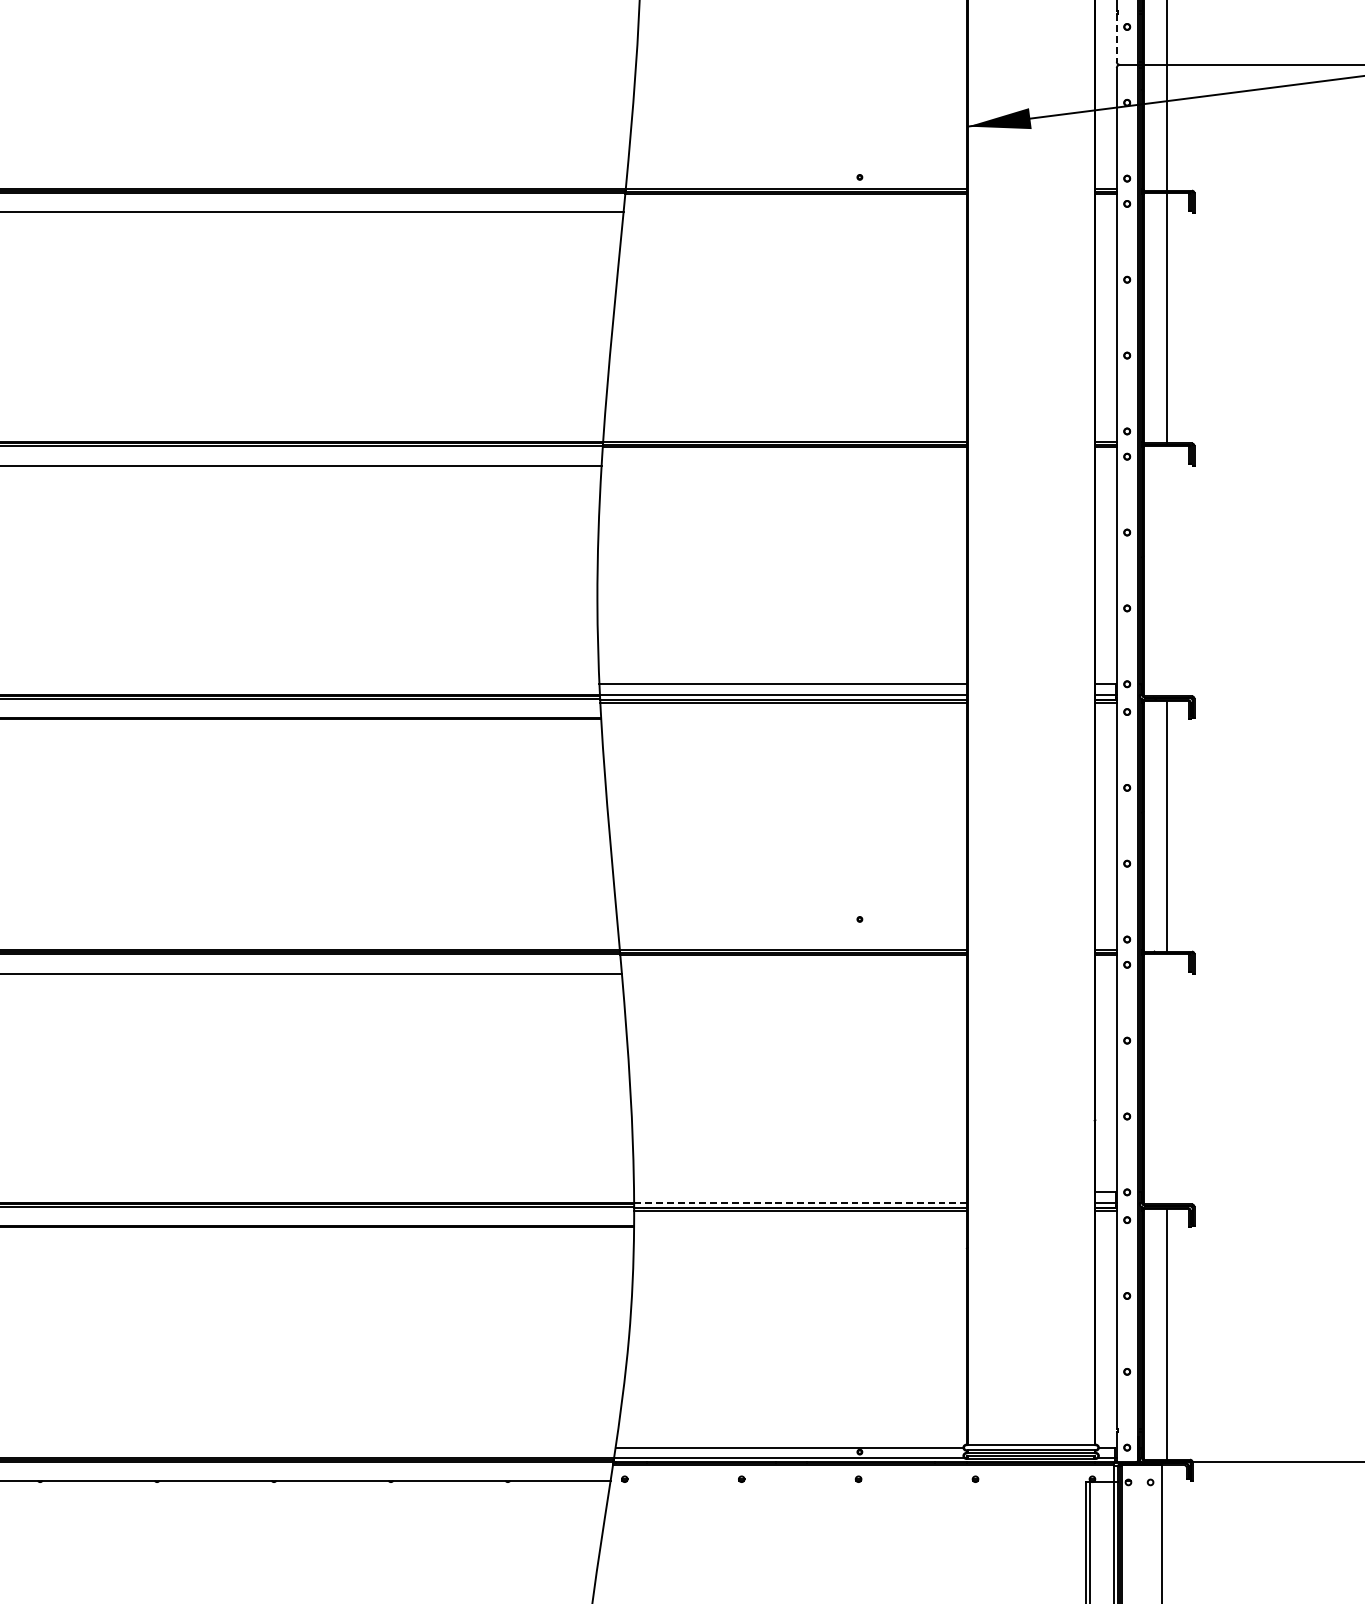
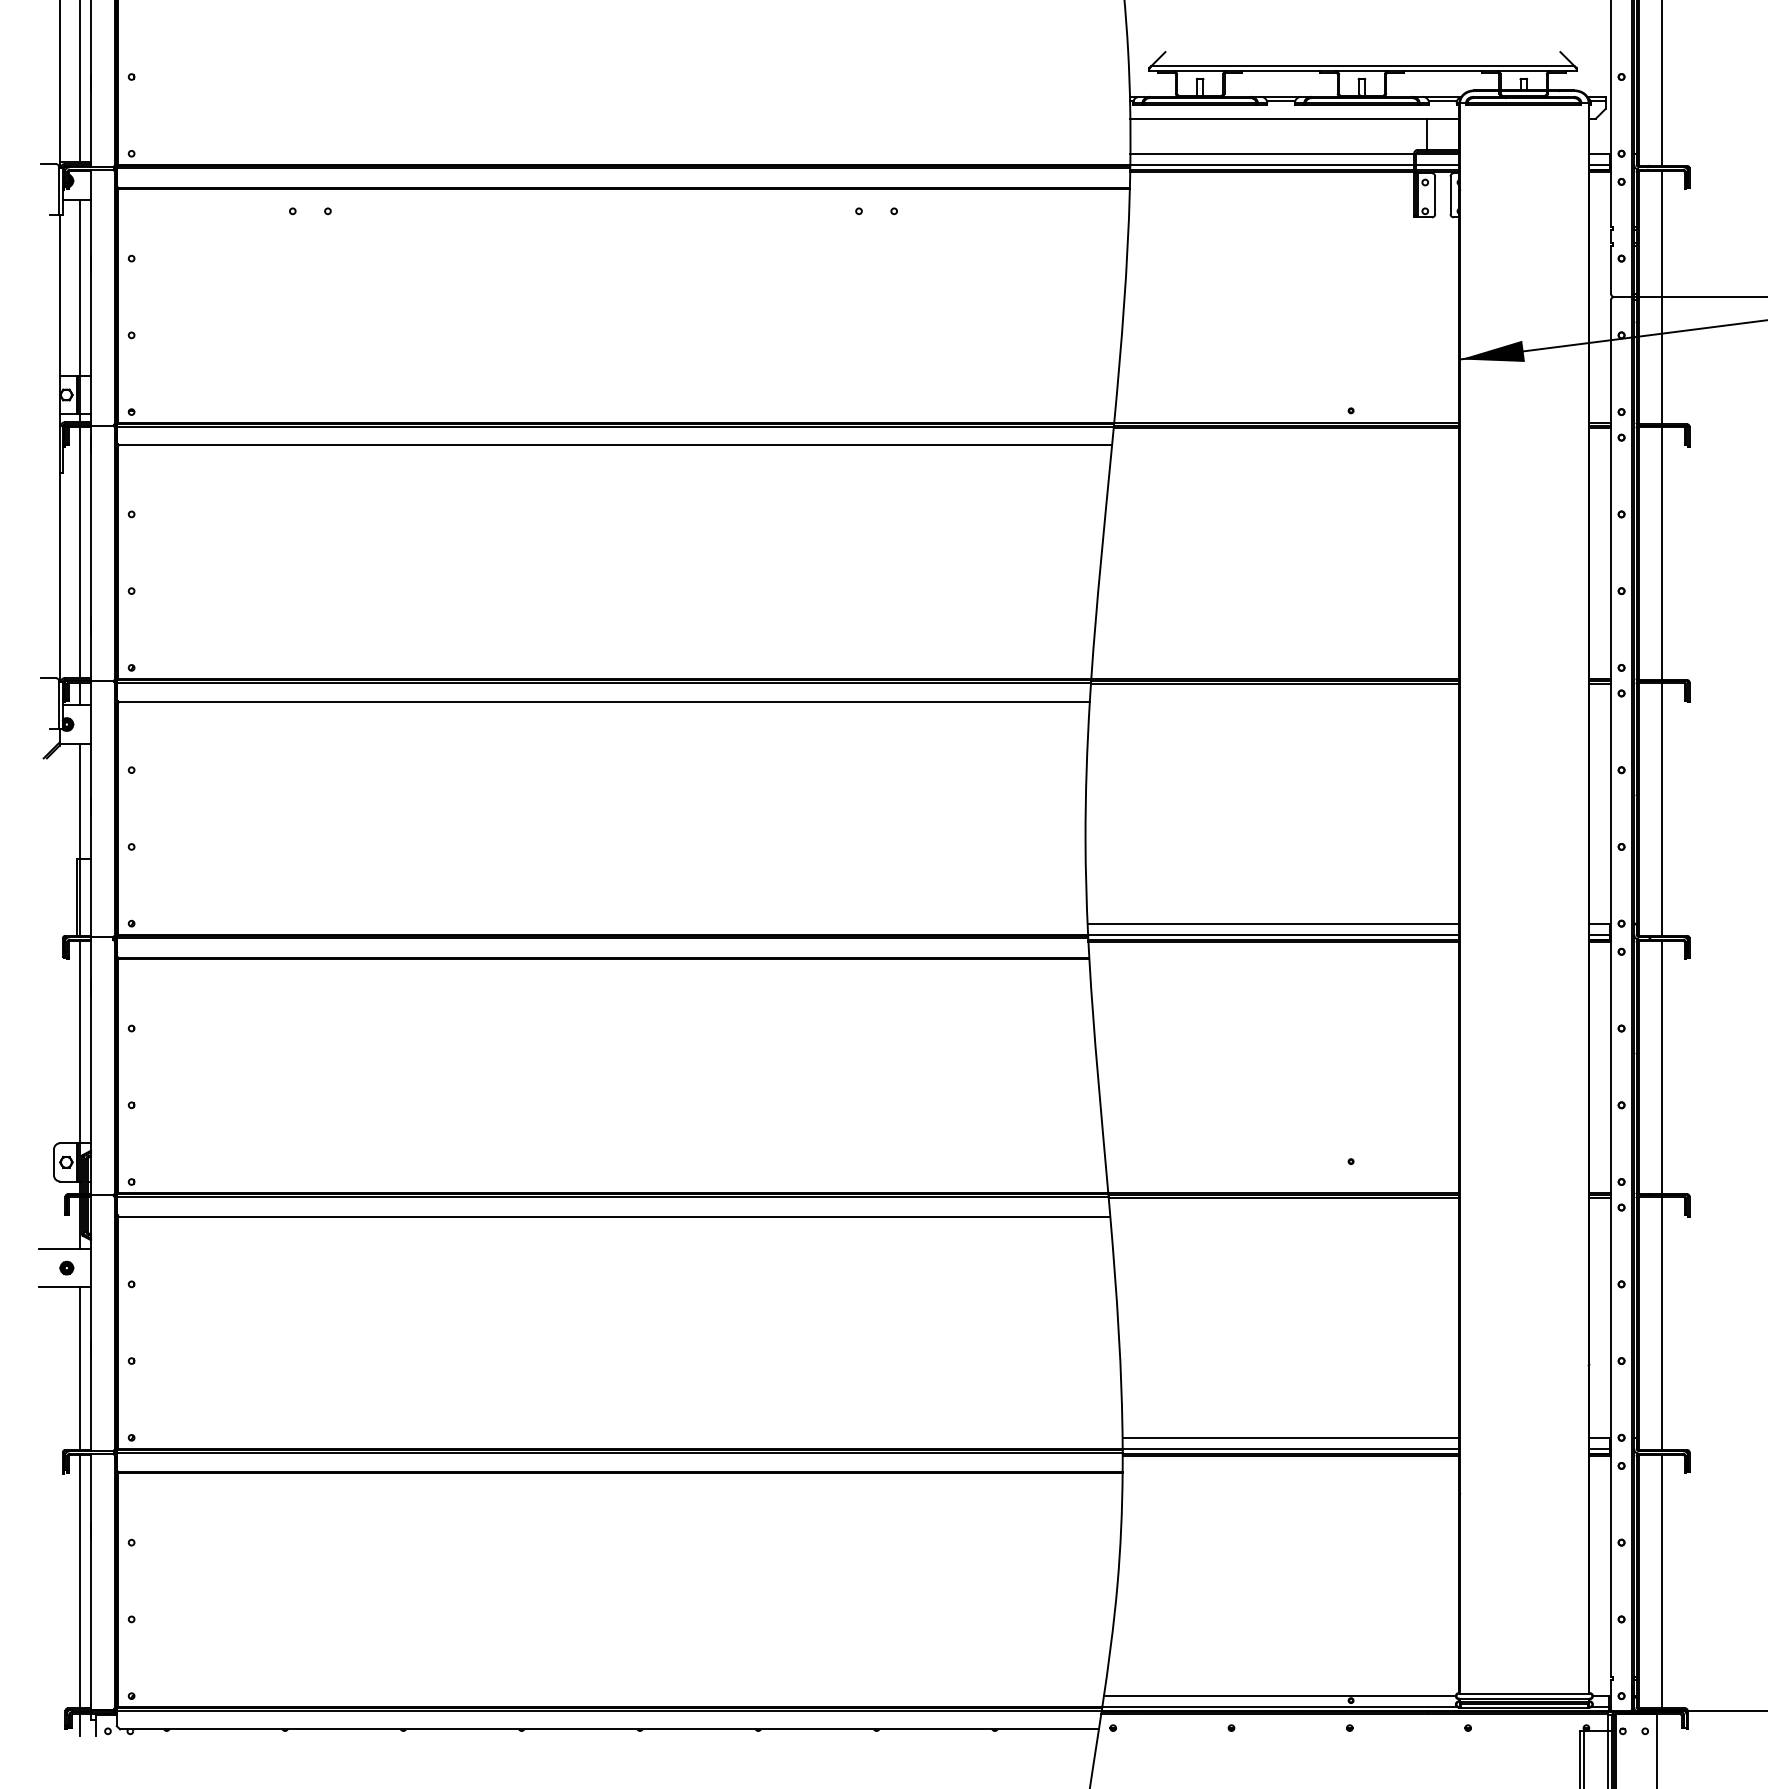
line: (1117, 37) -> (1611, 269), dashed -> solid
line: (1167, 570) -> (1662, 808), added
line: (1167, 1078) -> (1662, 1322), added
line: (799, 1192) -> (1290, 1437), added
line: (800, 1202) -> (1291, 1448), dashed -> solid

